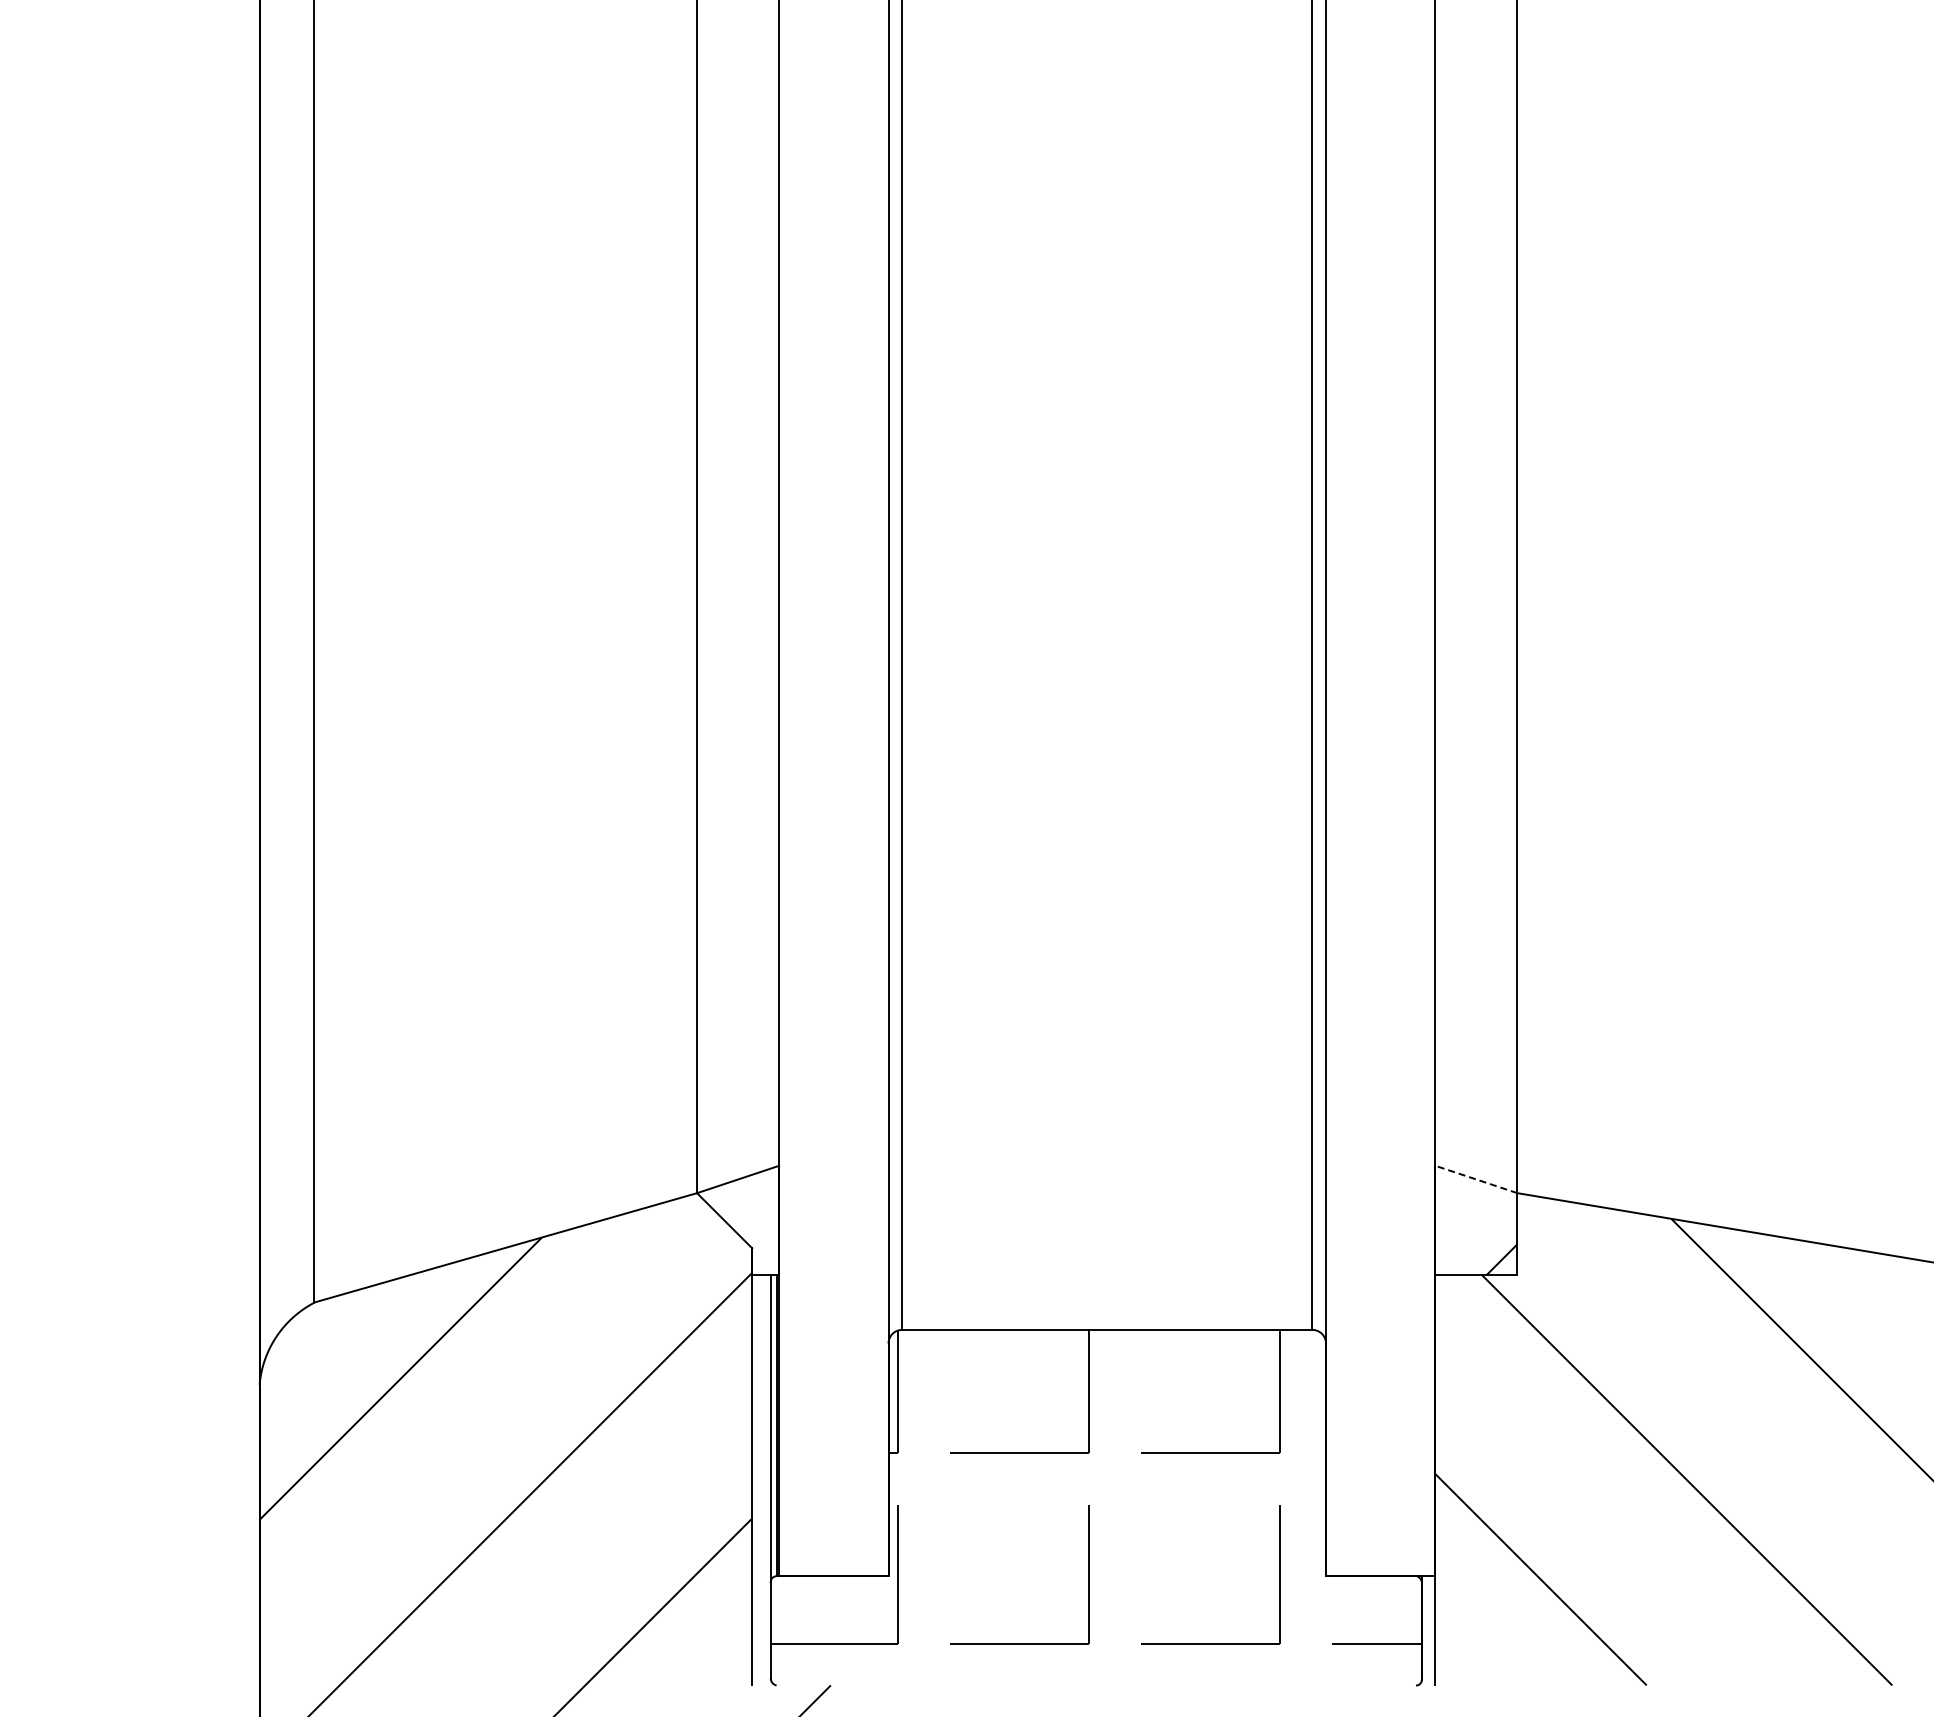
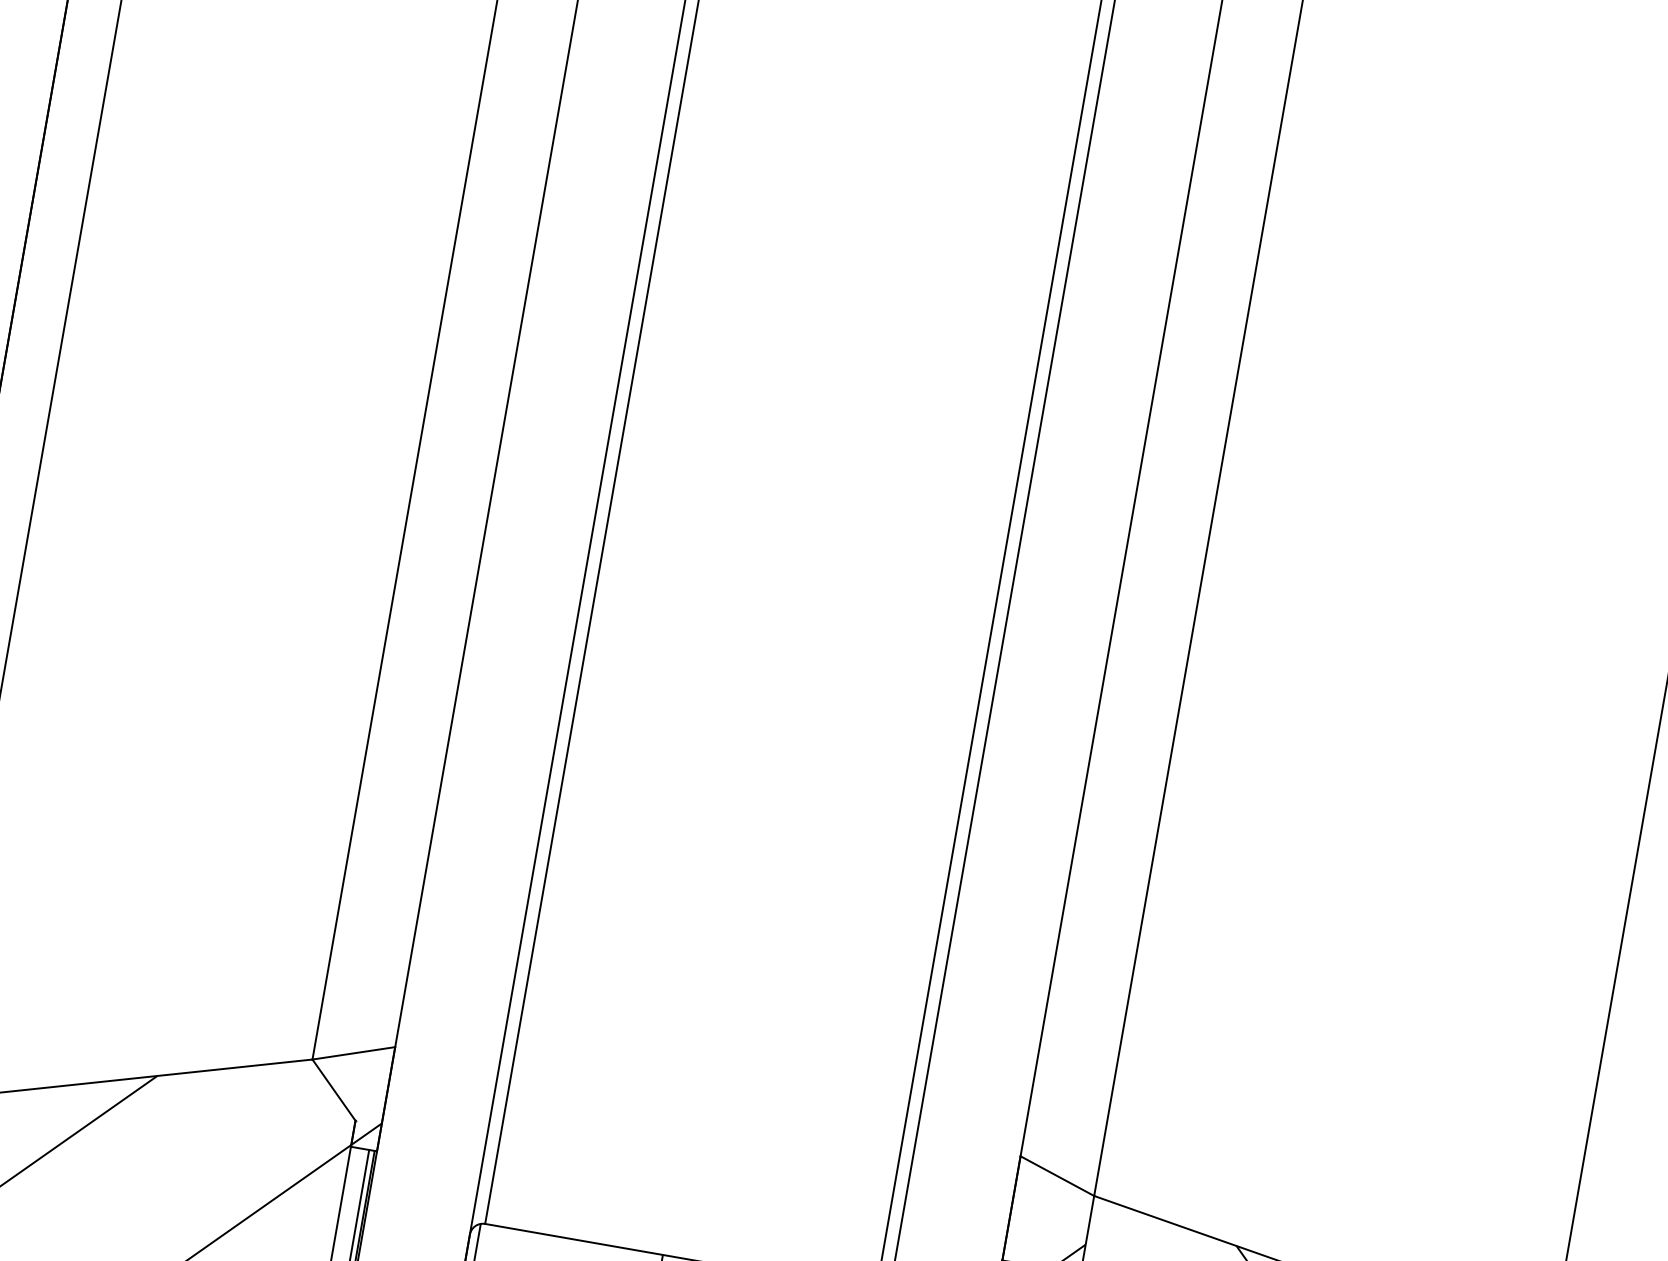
line: (1475, 1179) -> (1056, 1175), dashed -> solid
hatch: (765, 1259) -> (366, 1134), added

